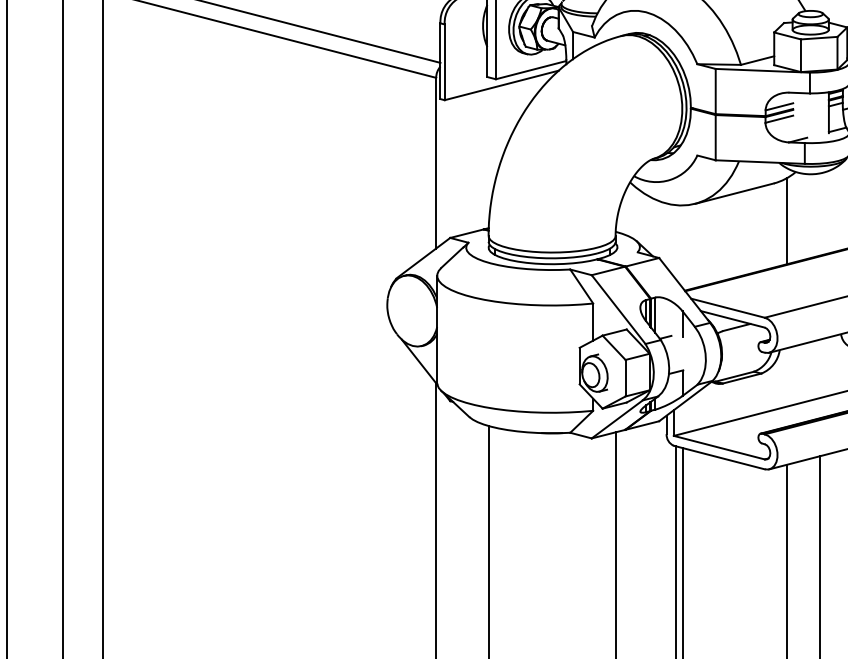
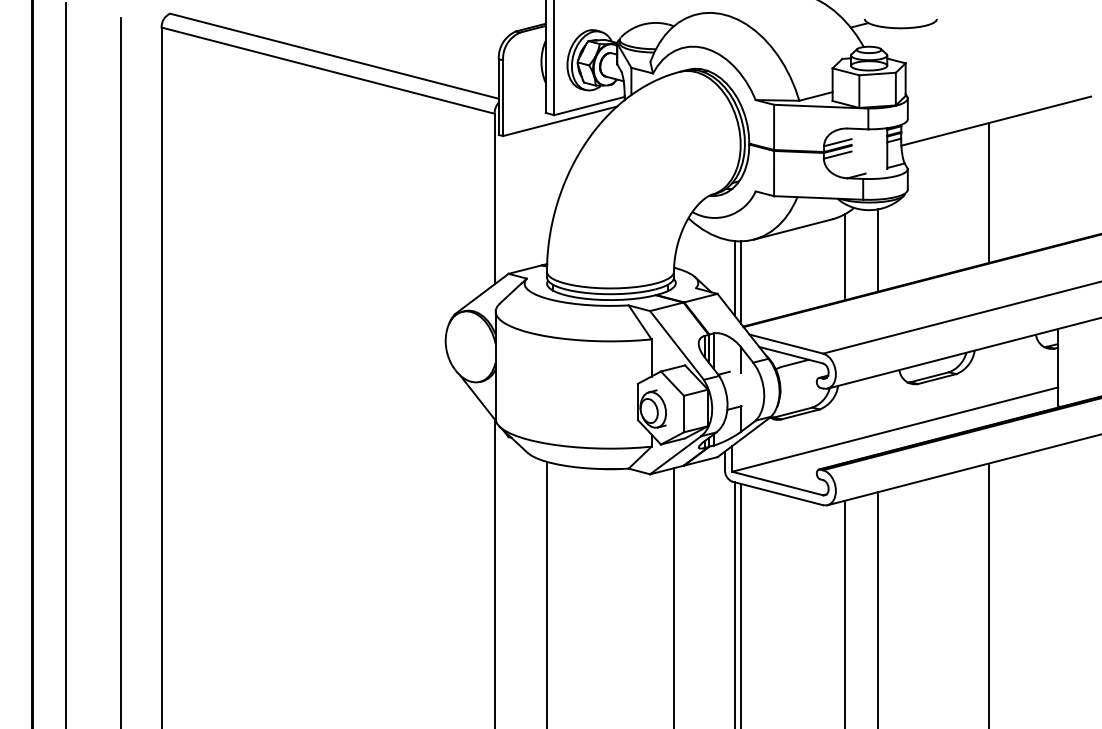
line: (819, 214) -> (877, 250), added
line: (676, 242) -> (734, 278), added
line: (683, 246) -> (741, 282), added

